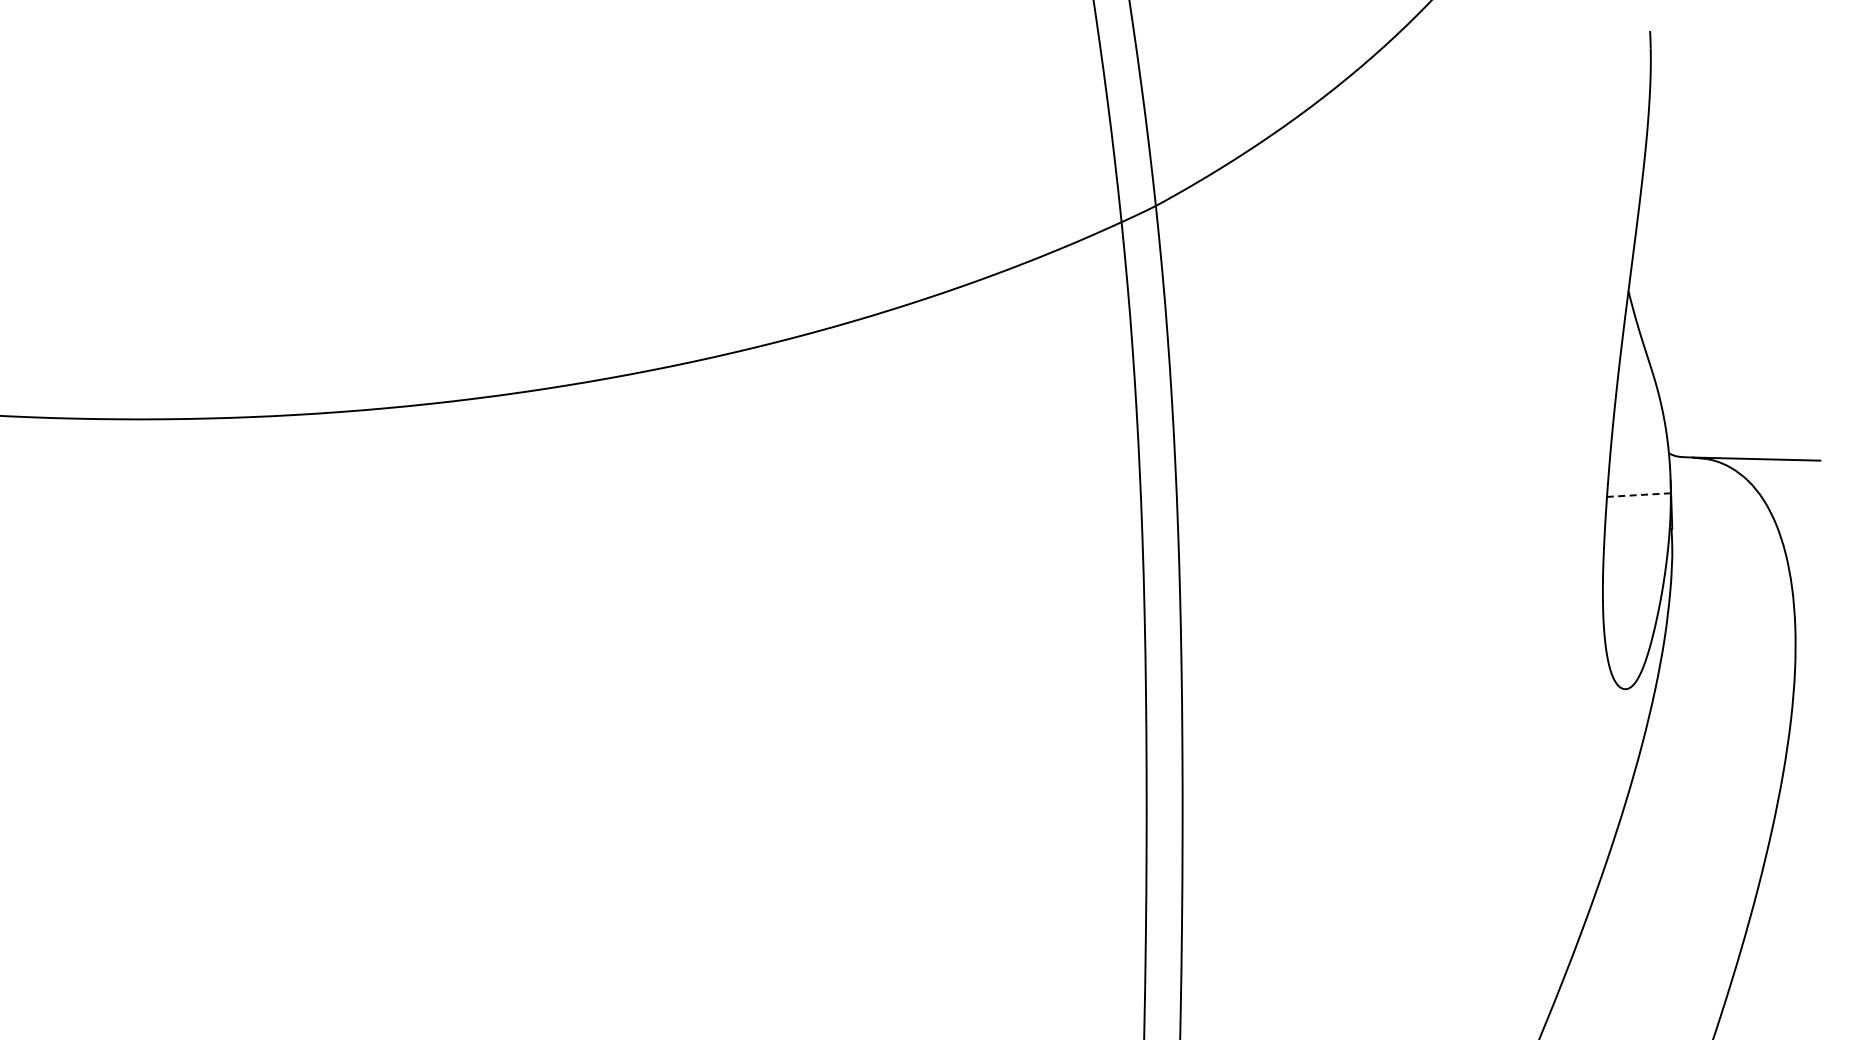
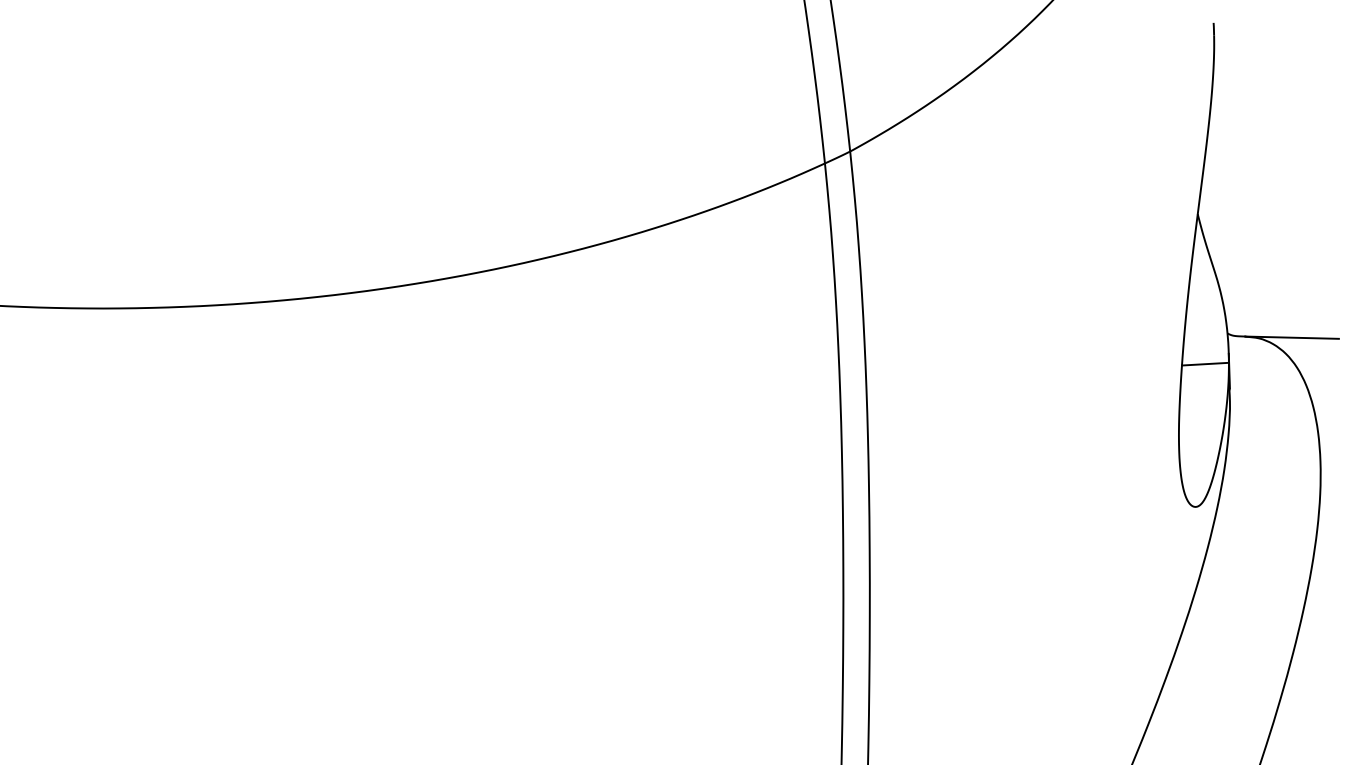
line: (1638, 495) -> (1205, 364), dashed -> solid

